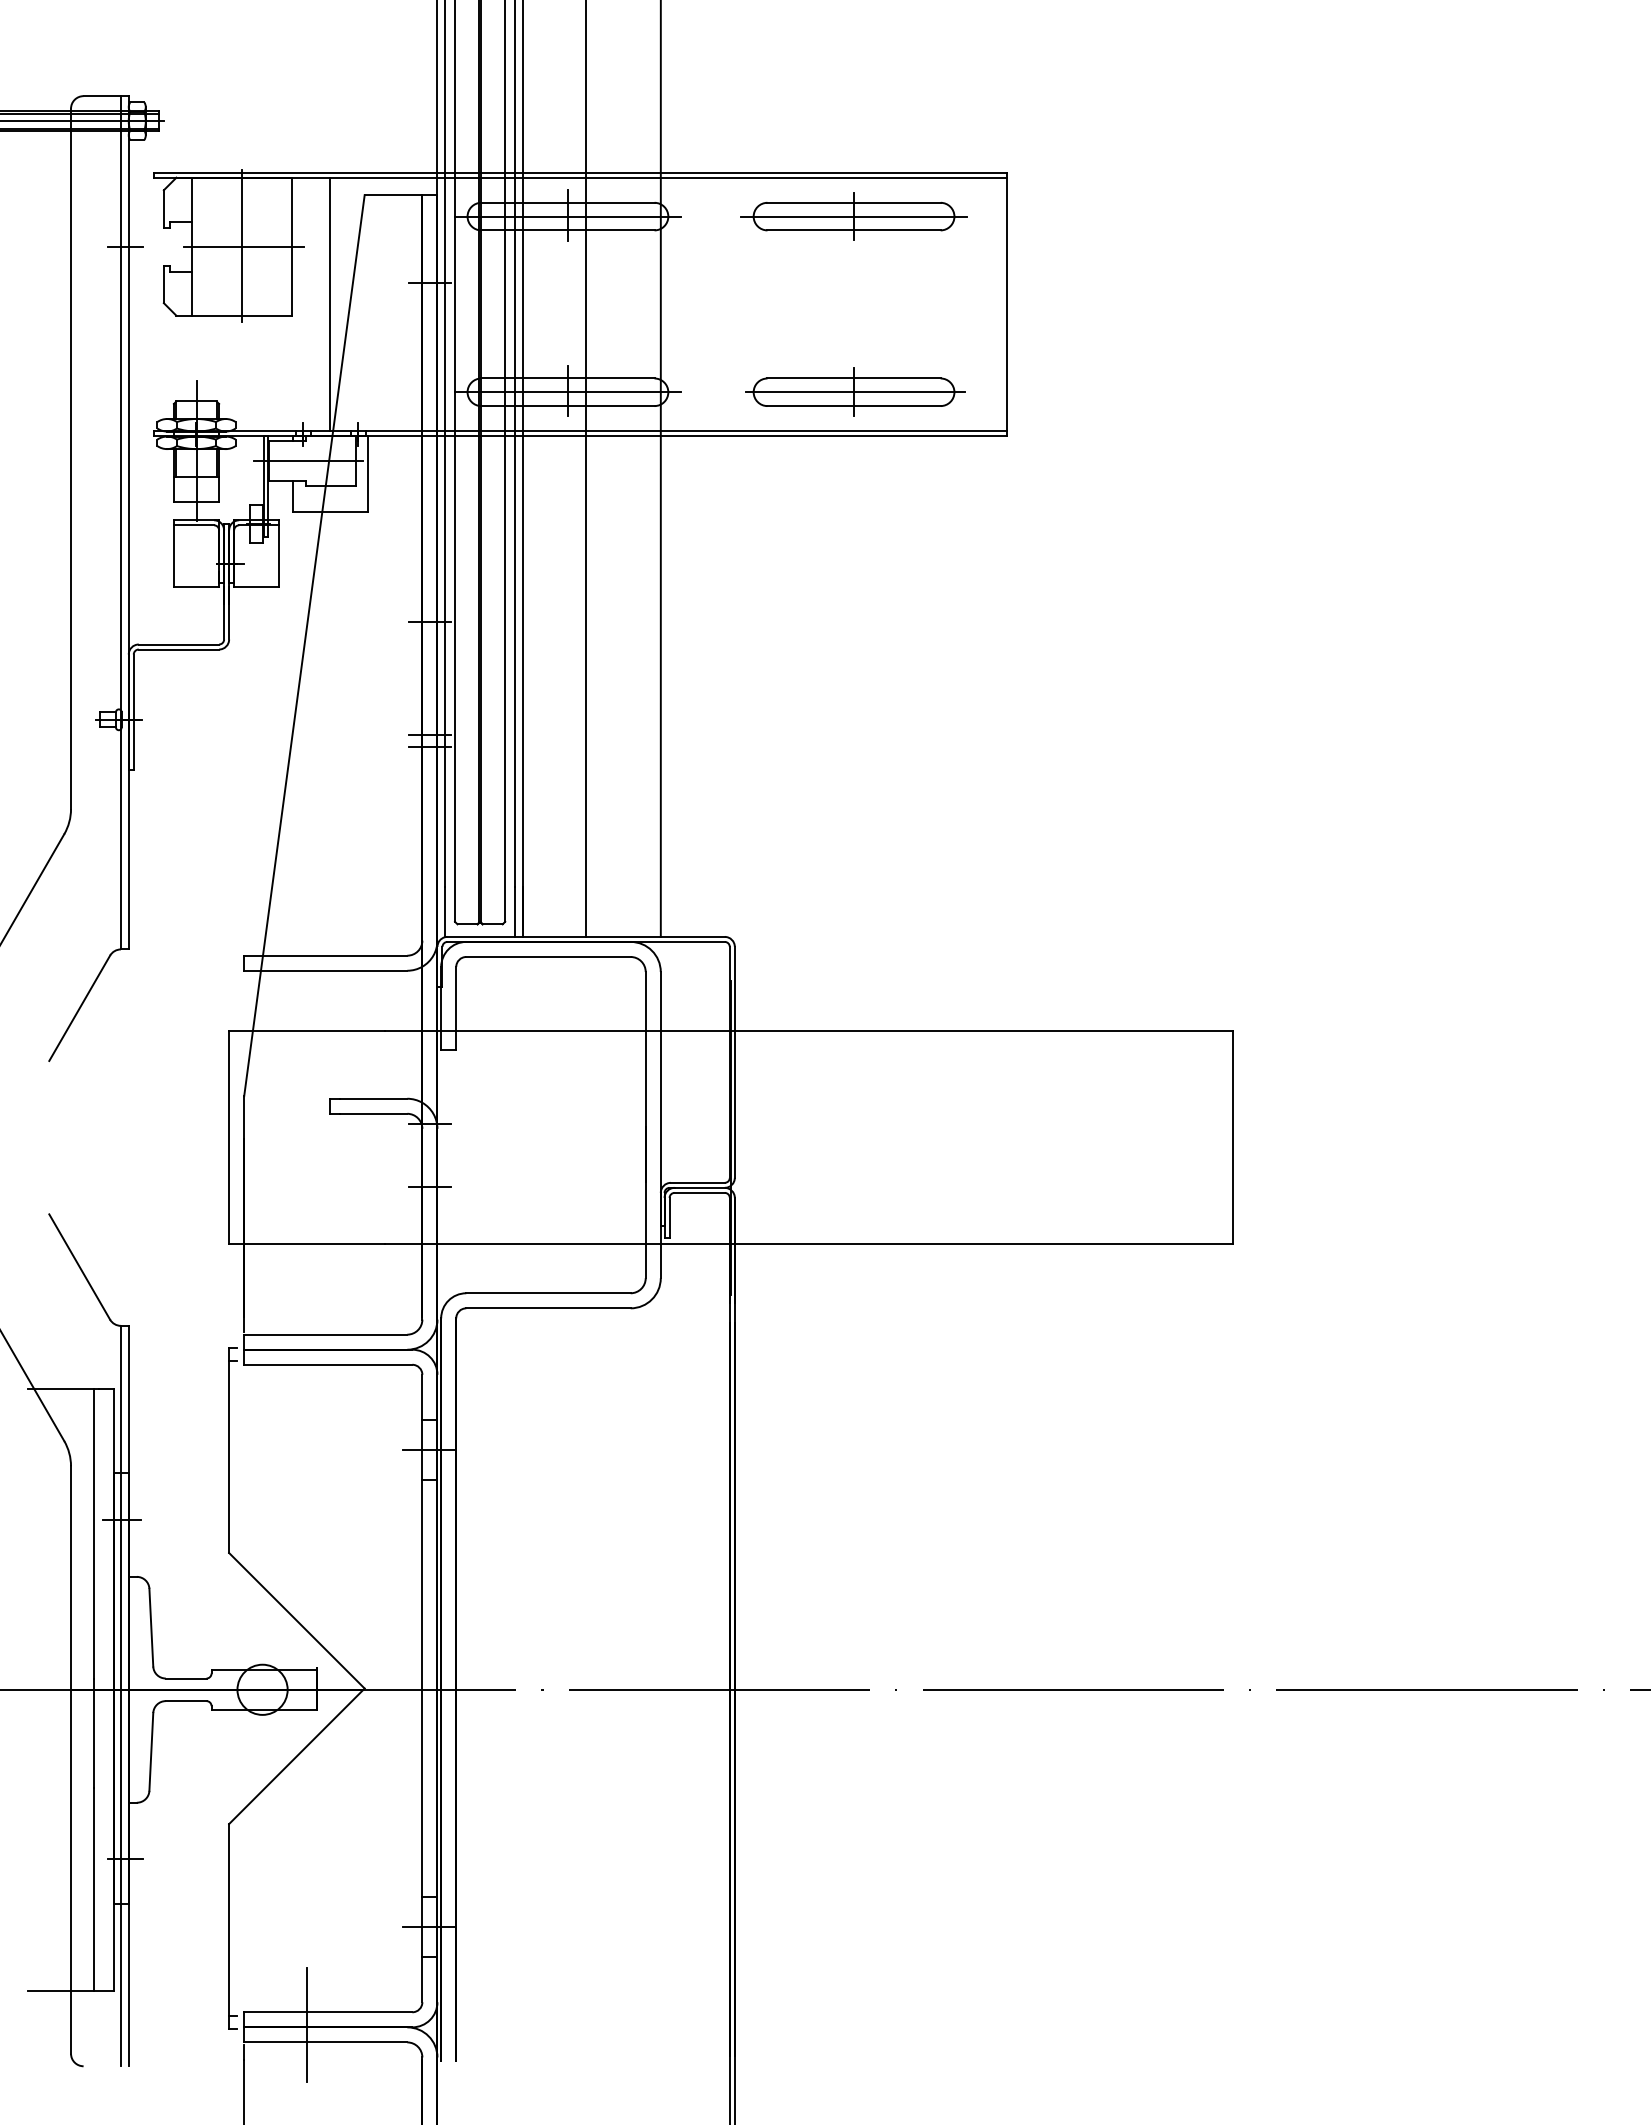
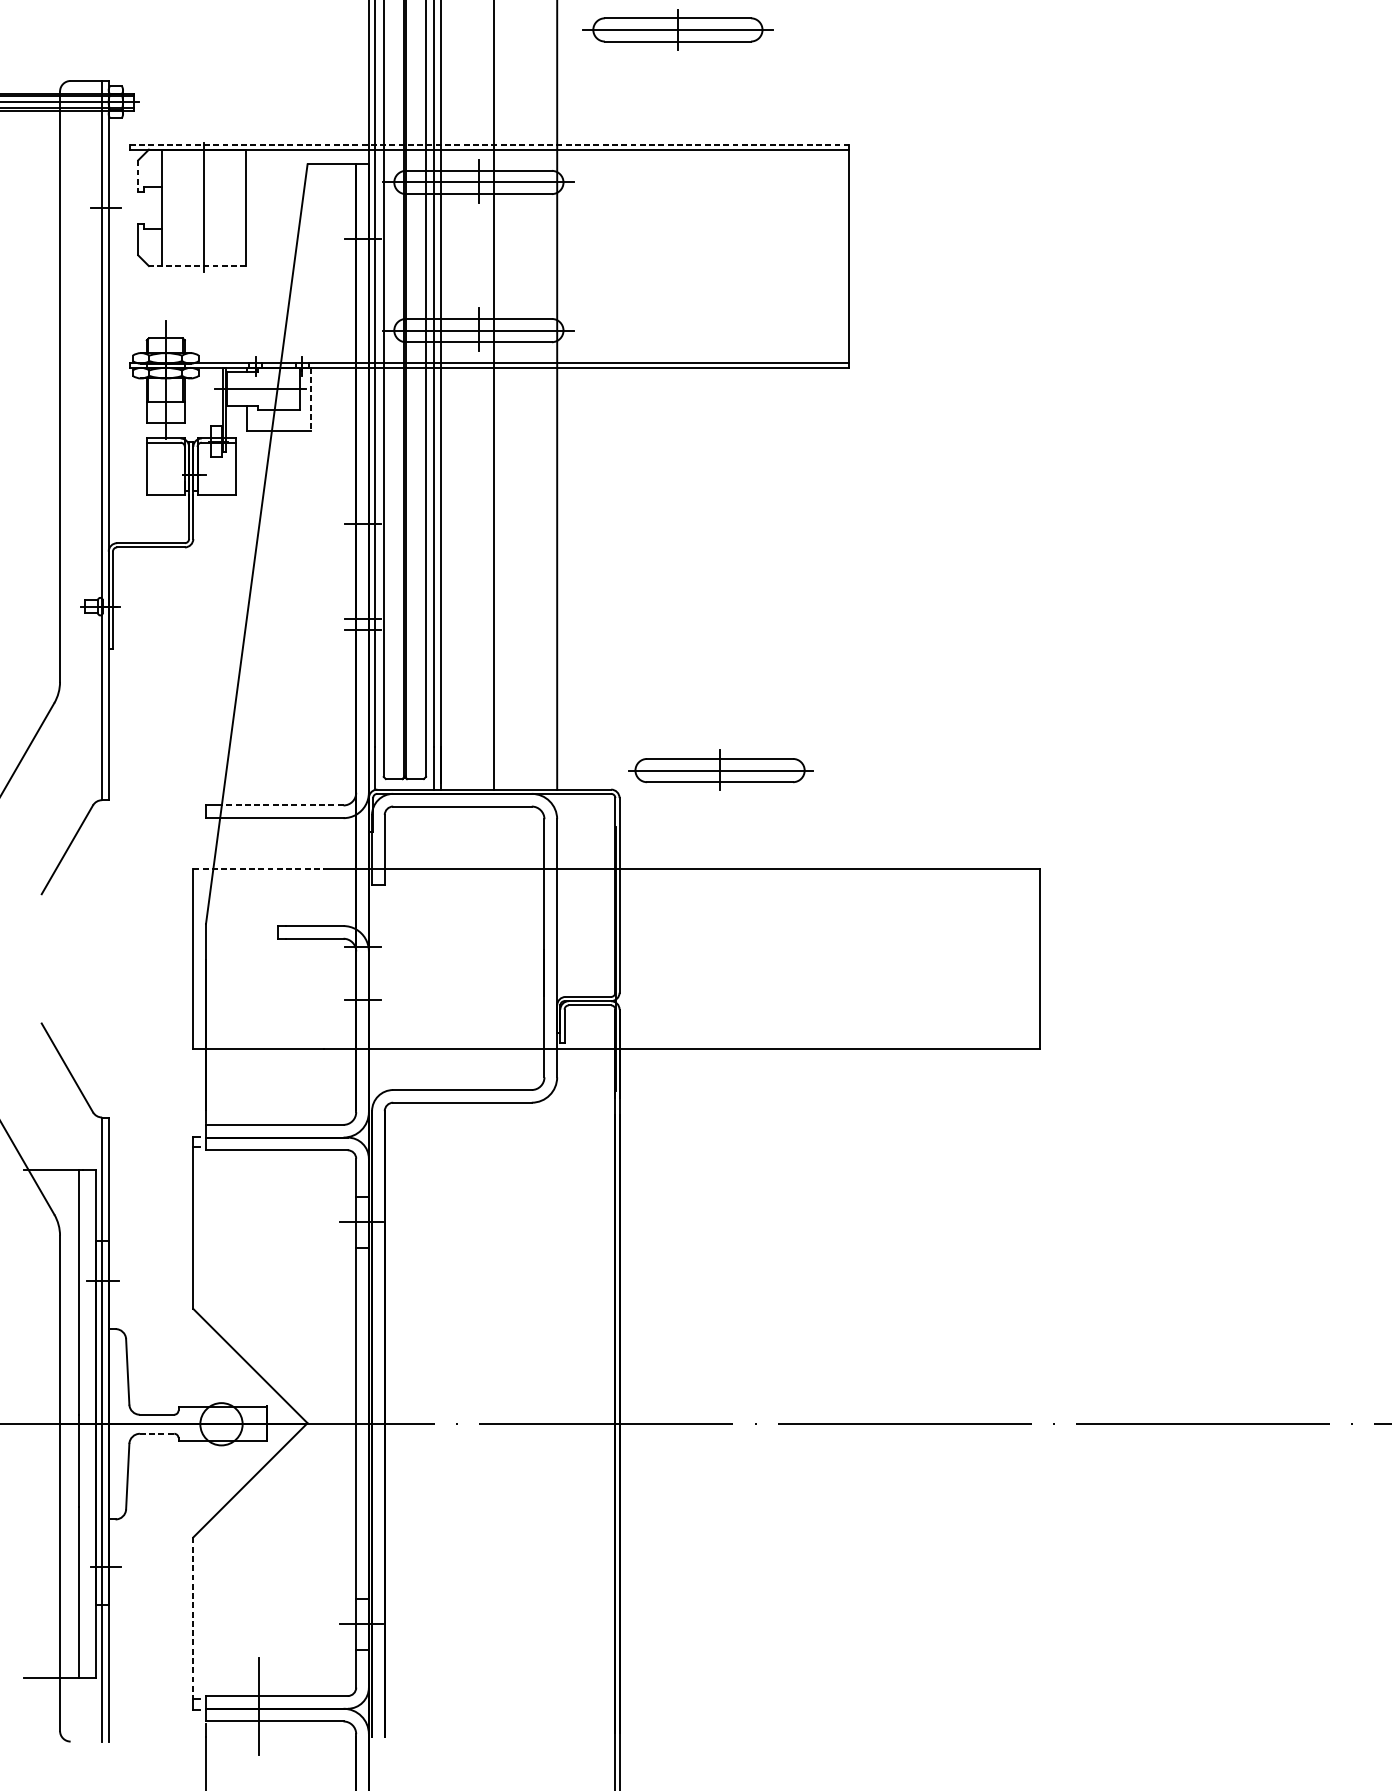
line: (580, 172) -> (489, 145), solid -> dashed
line: (163, 209) -> (138, 176), solid -> dashed
part: (853, 216) -> (677, 29), moved
line: (243, 246) -> (205, 207), removed
line: (329, 304) -> (277, 256), removed
line: (234, 315) -> (197, 265), solid -> dashed
part: (855, 391) -> (721, 769), moved
line: (368, 473) -> (310, 399), solid -> dashed
line: (334, 955) -> (282, 805), solid -> dashed
line: (306, 1030) -> (258, 868), solid -> dashed
line: (186, 1701) -> (157, 1434), solid -> dashed
line: (229, 1920) -> (193, 1618), solid -> dashed

